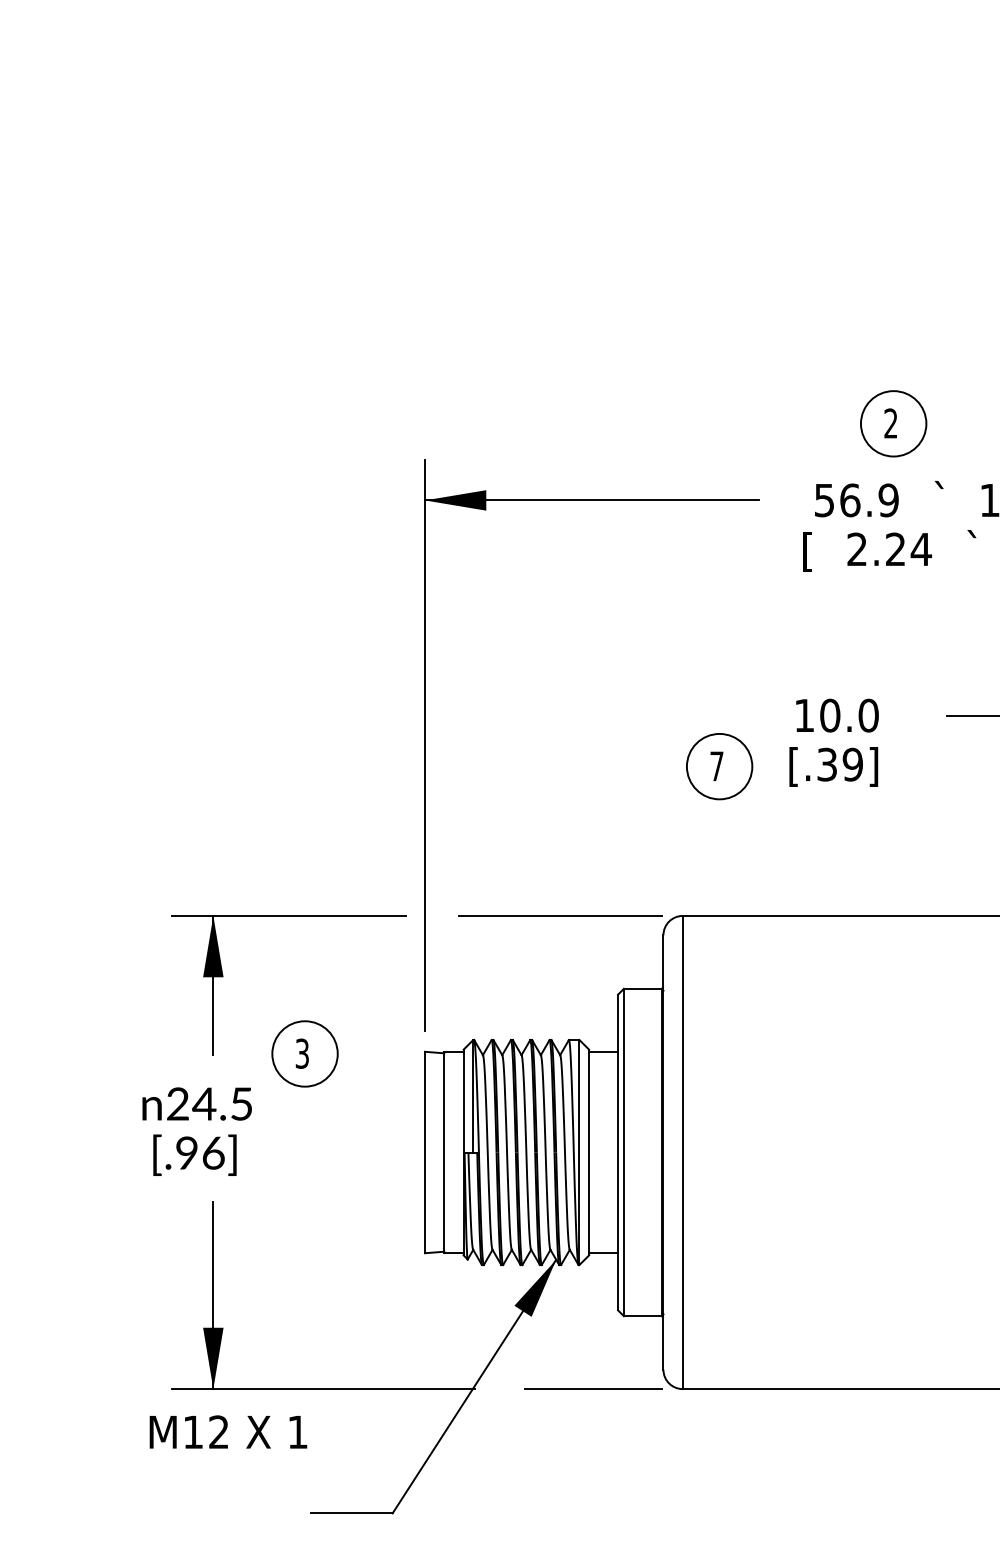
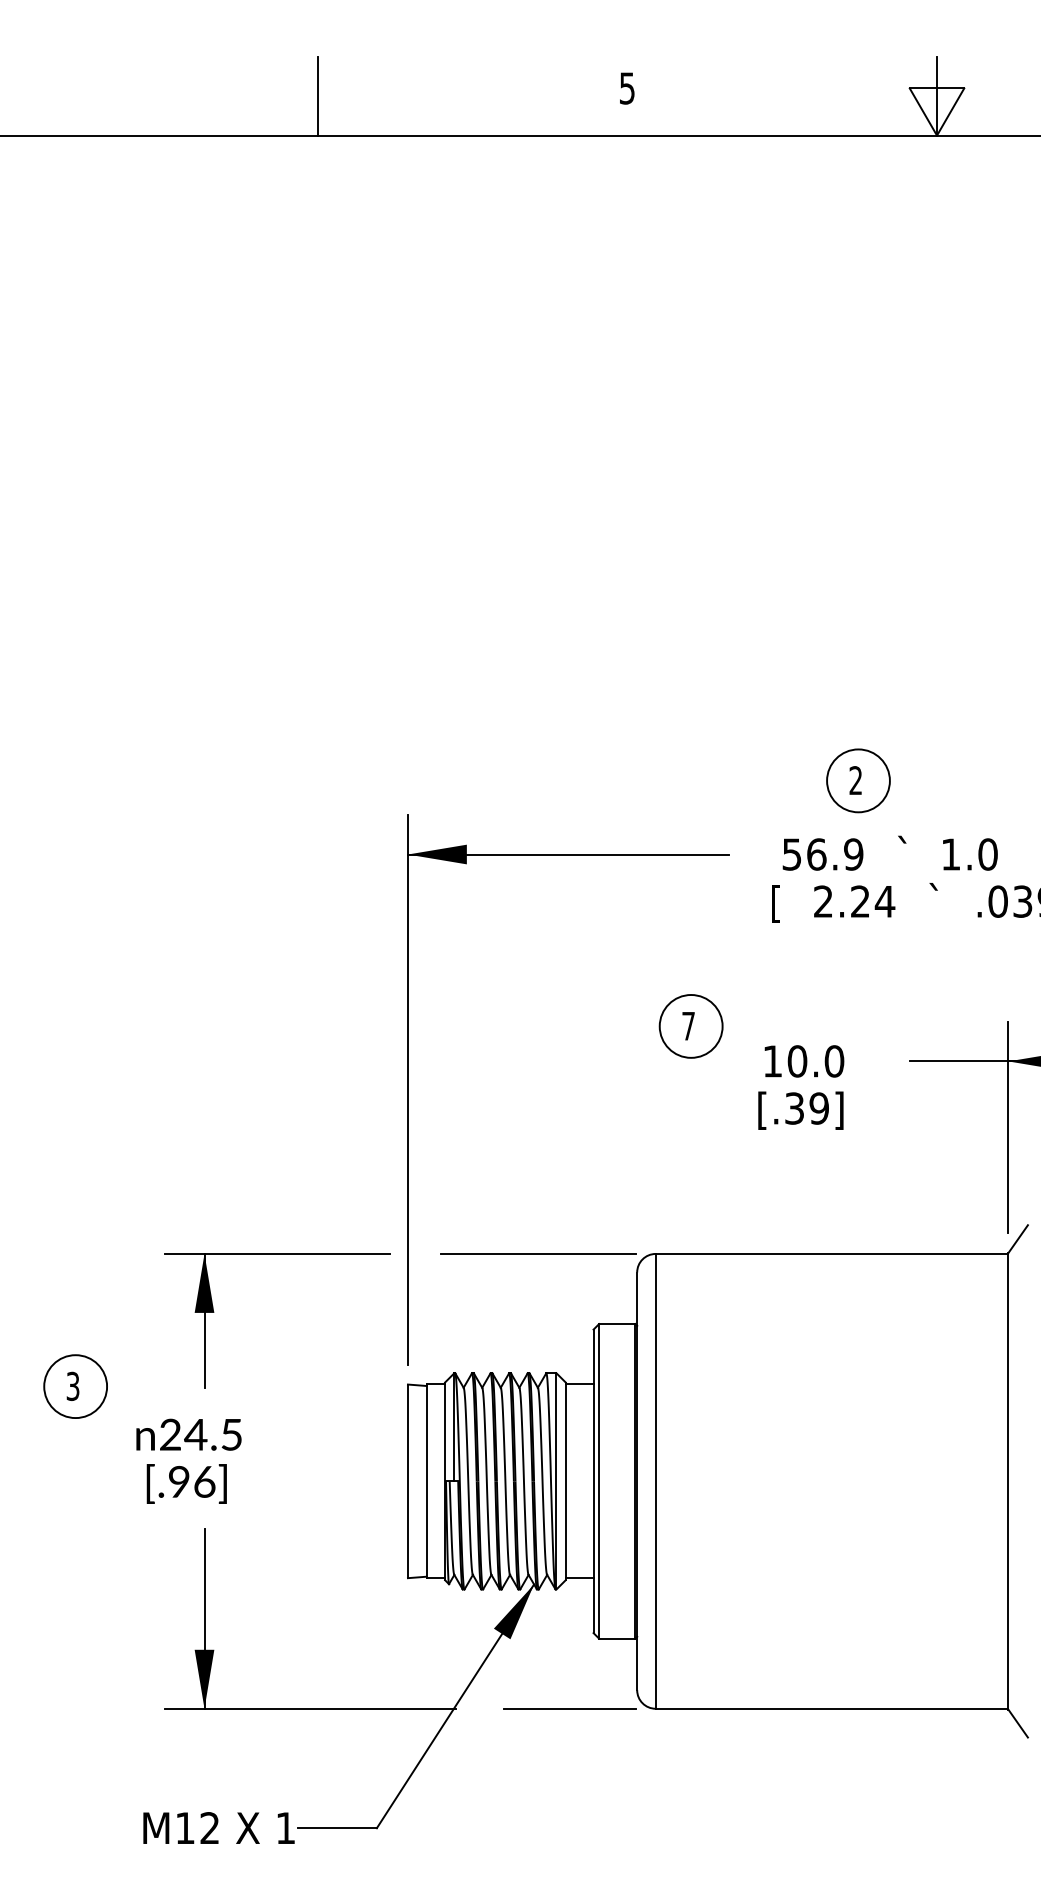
part: (718, 766) -> (690, 1026), moved
part: (304, 1053) -> (75, 1386), moved
text: (227, 1431) -> (218, 1827), moved

